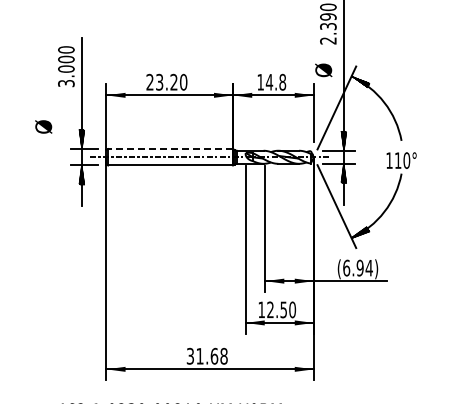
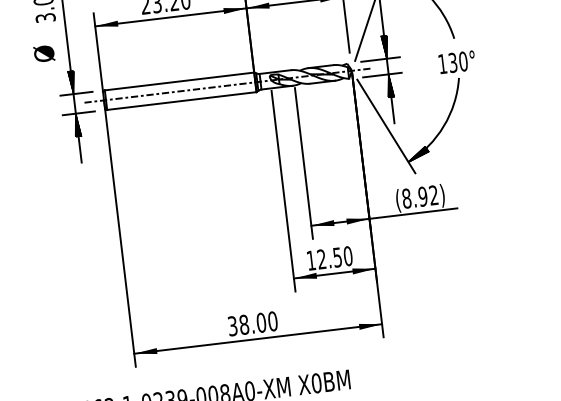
text: (43, 126) -> (43, 53), moved
line: (170, 149) -> (179, 81), dashed -> solid
text: (398, 160) -> (453, 62), 110° -> 130°
text: (357, 267) -> (419, 196), (6.94) -> (8.92)
text: (211, 355) -> (257, 322), 31.68 -> 38.00

